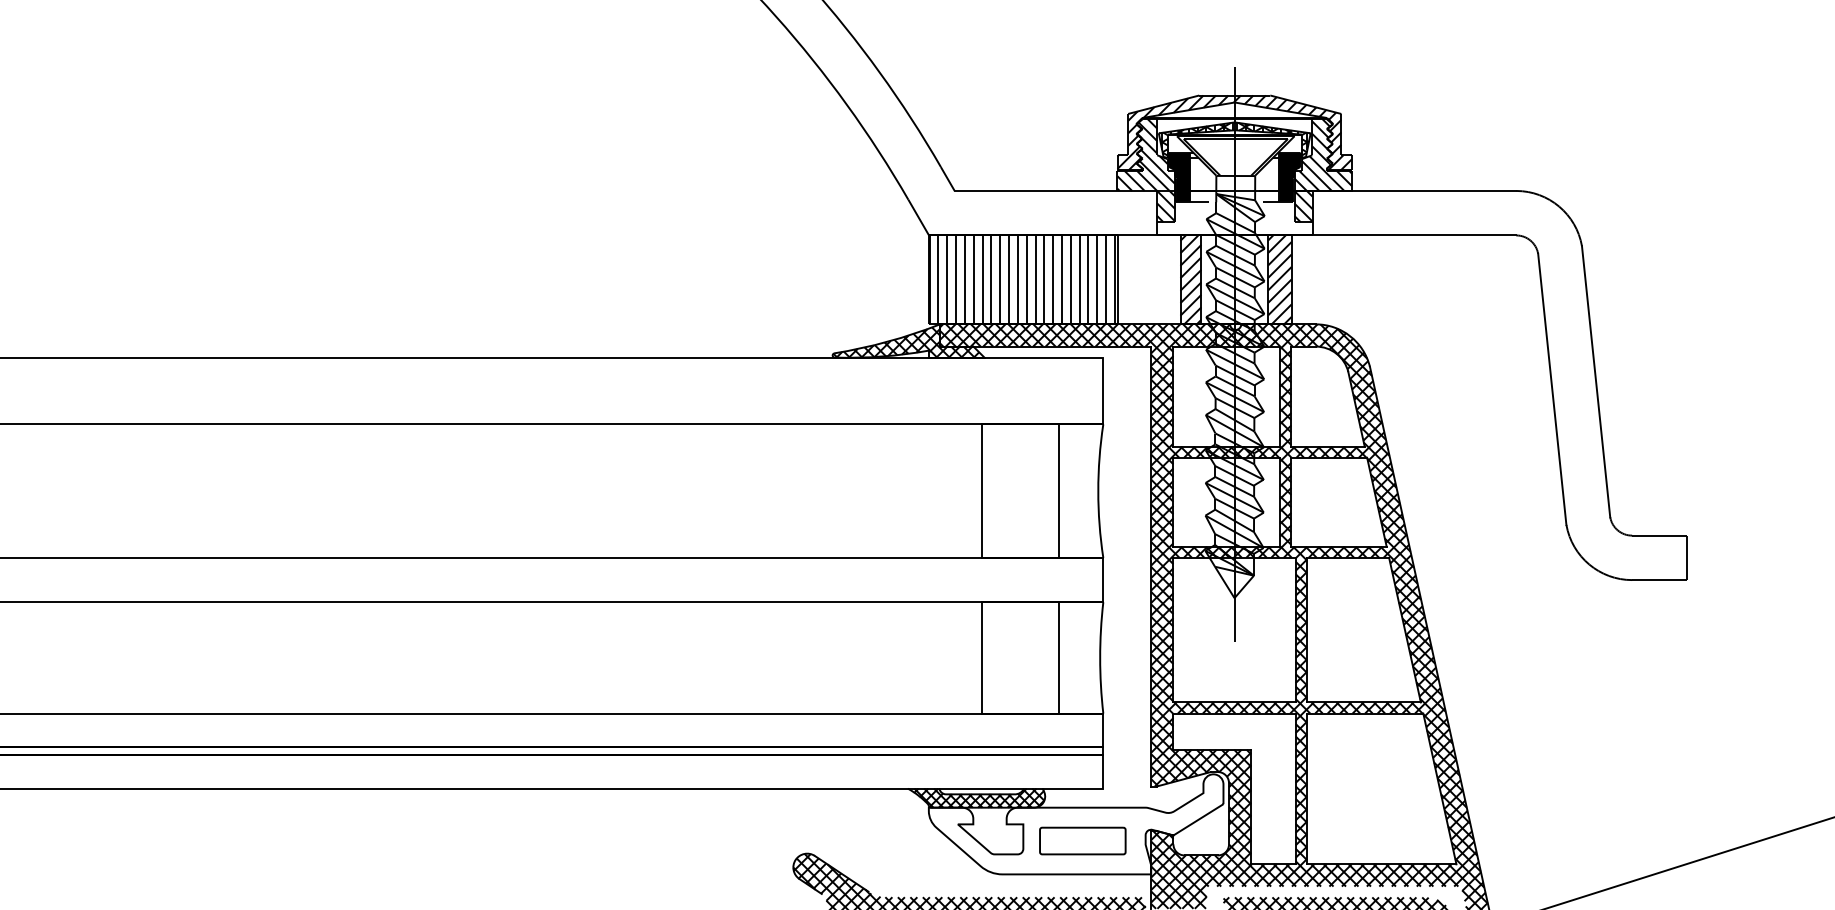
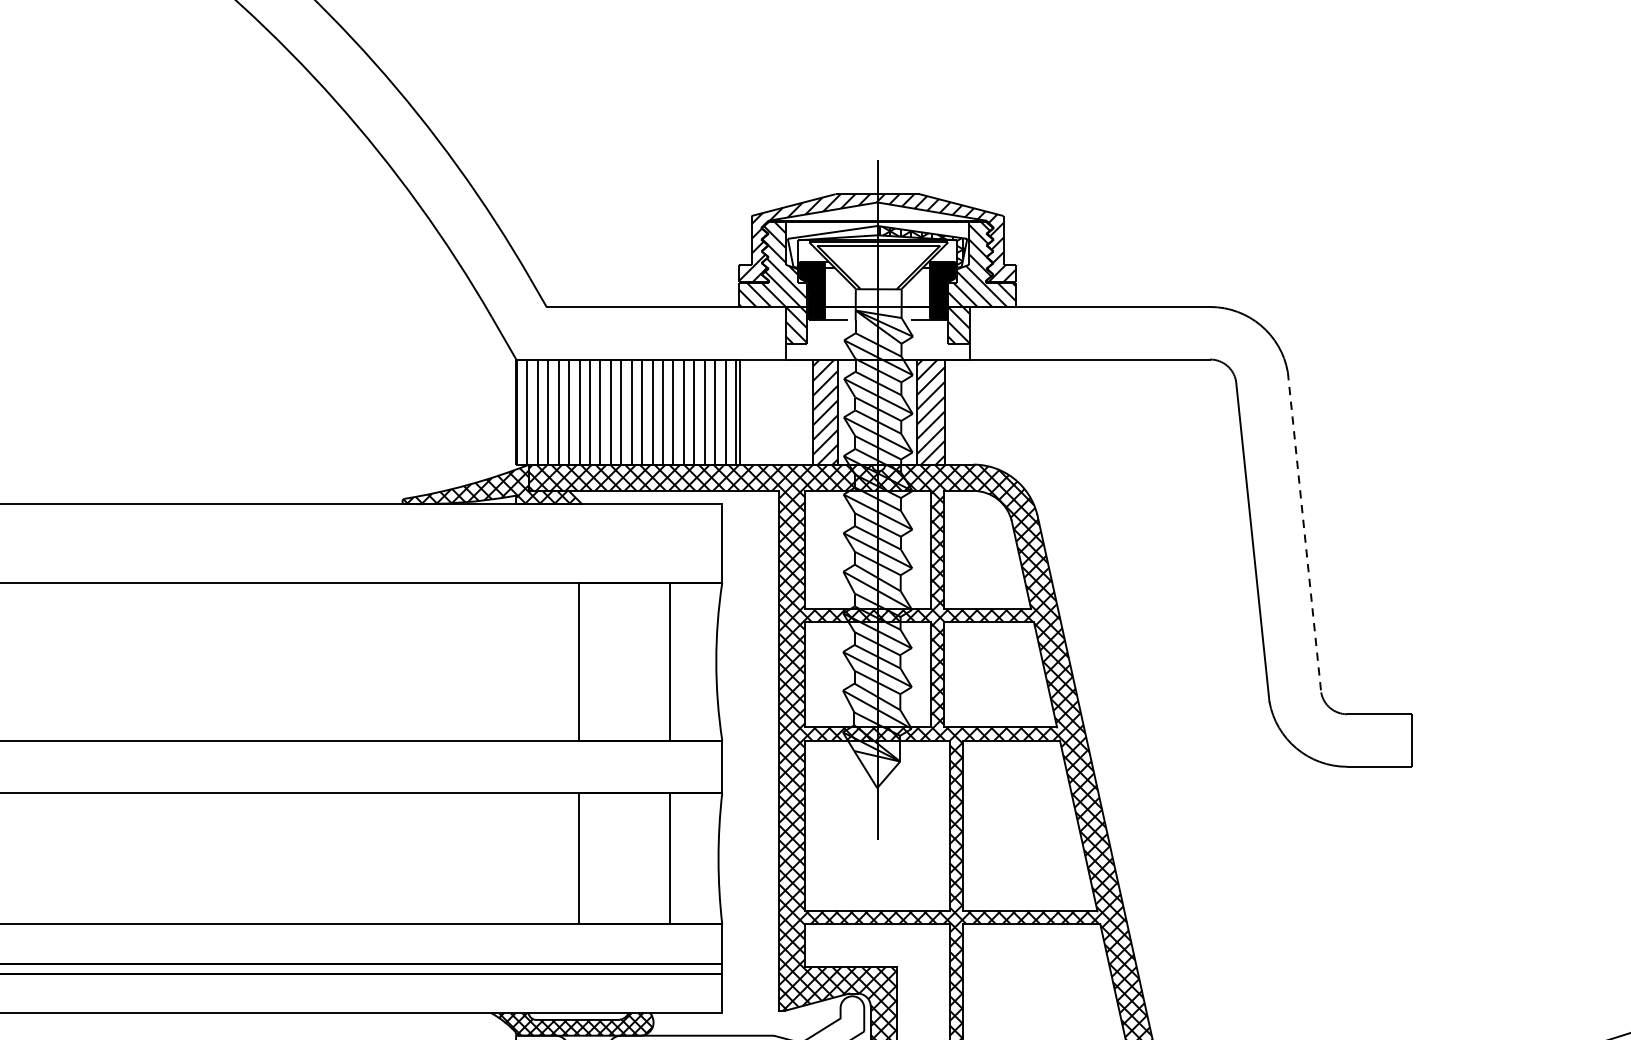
hatch: (1196, 138) -> (832, 244), removed
line: (1596, 382) -> (1305, 533), solid -> dashed

